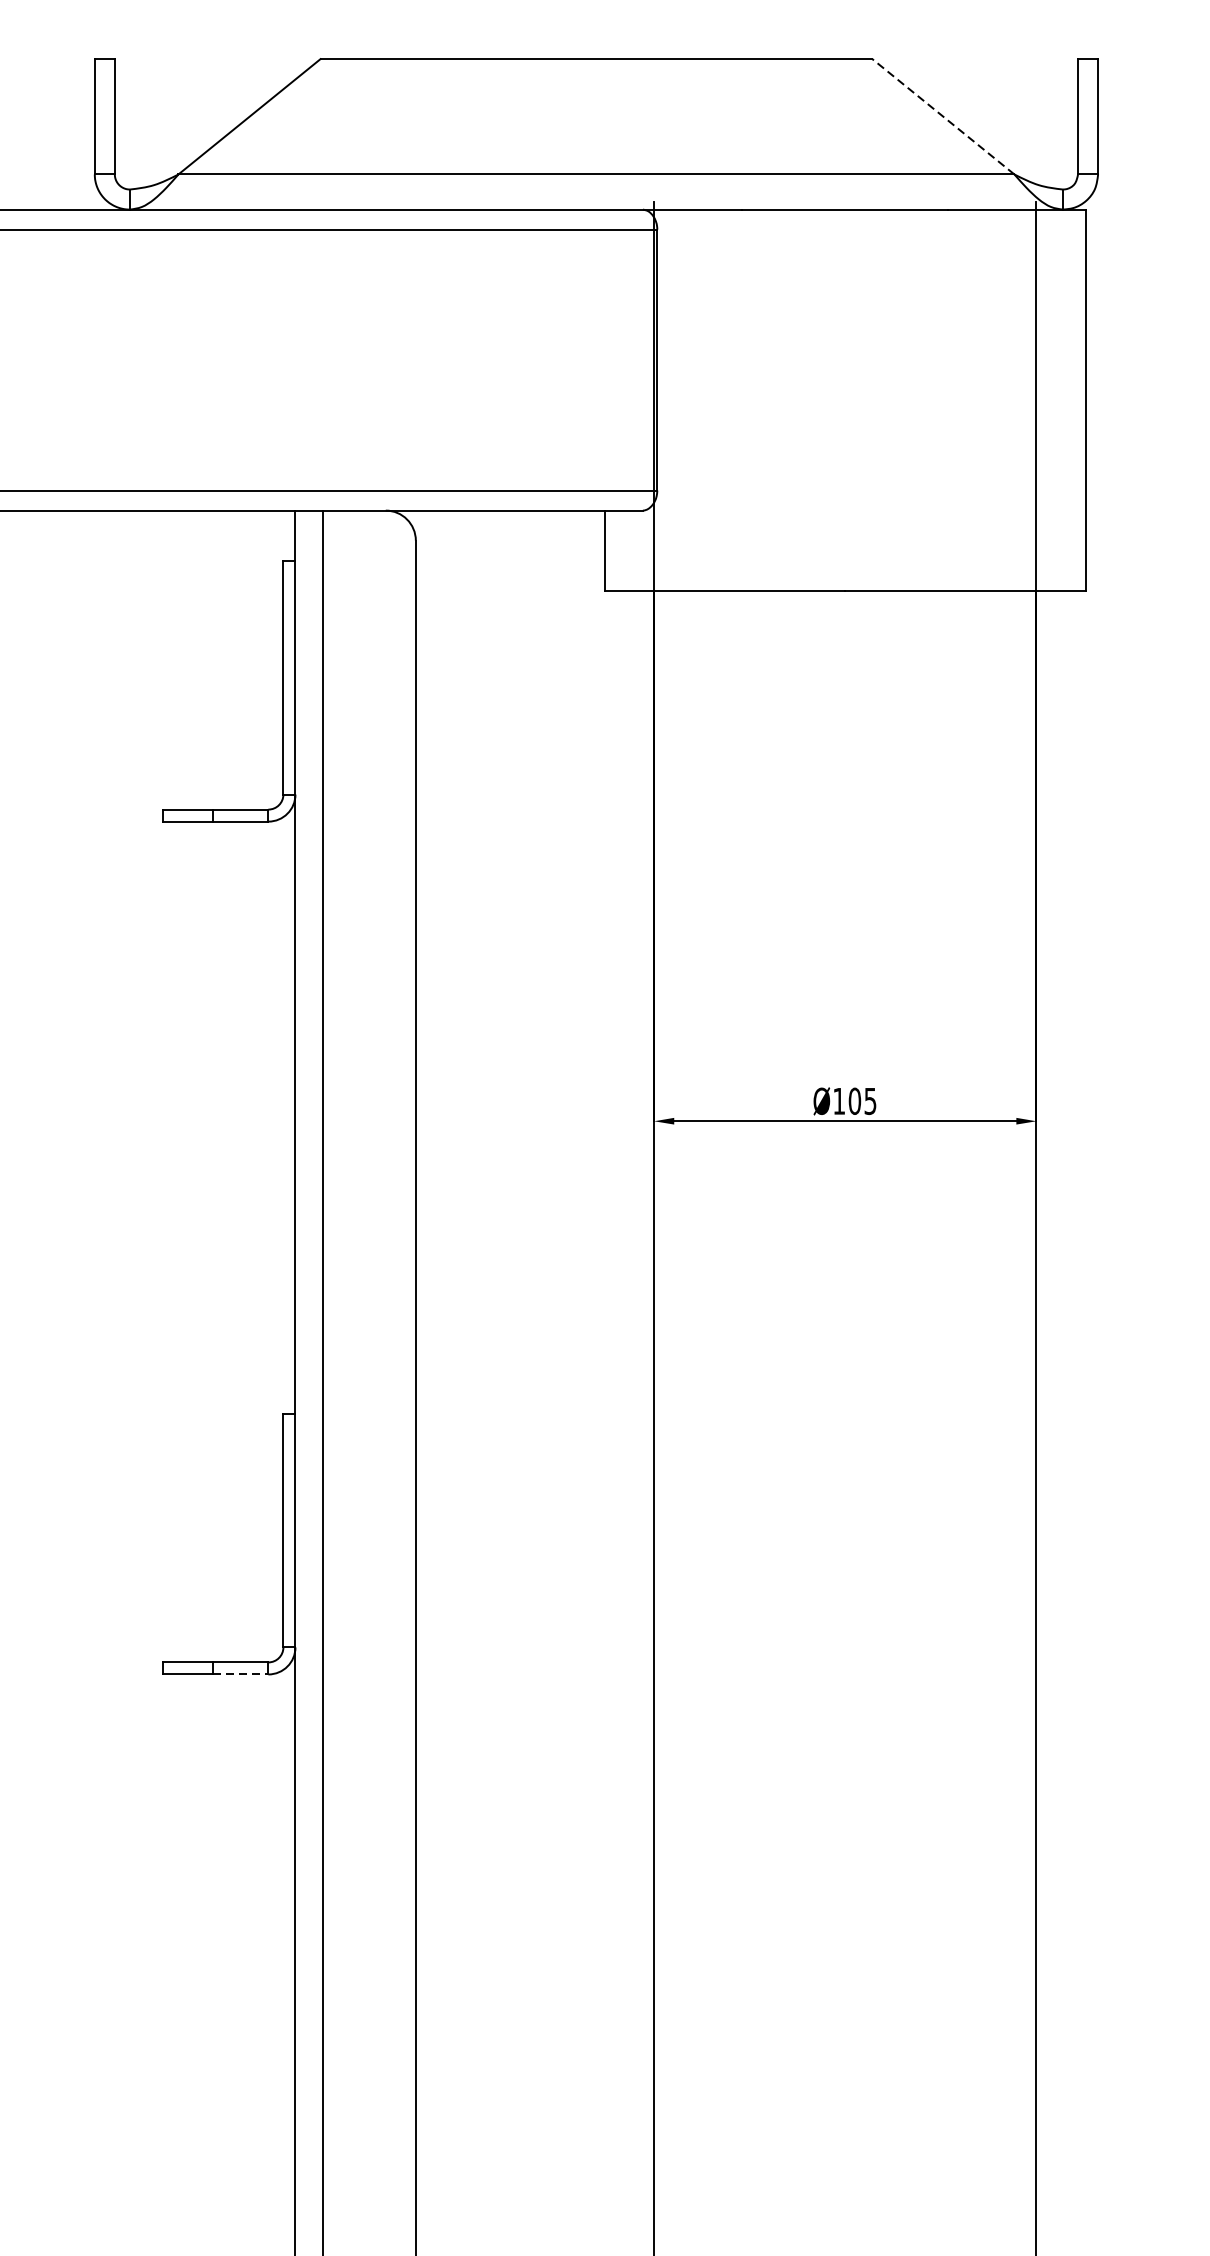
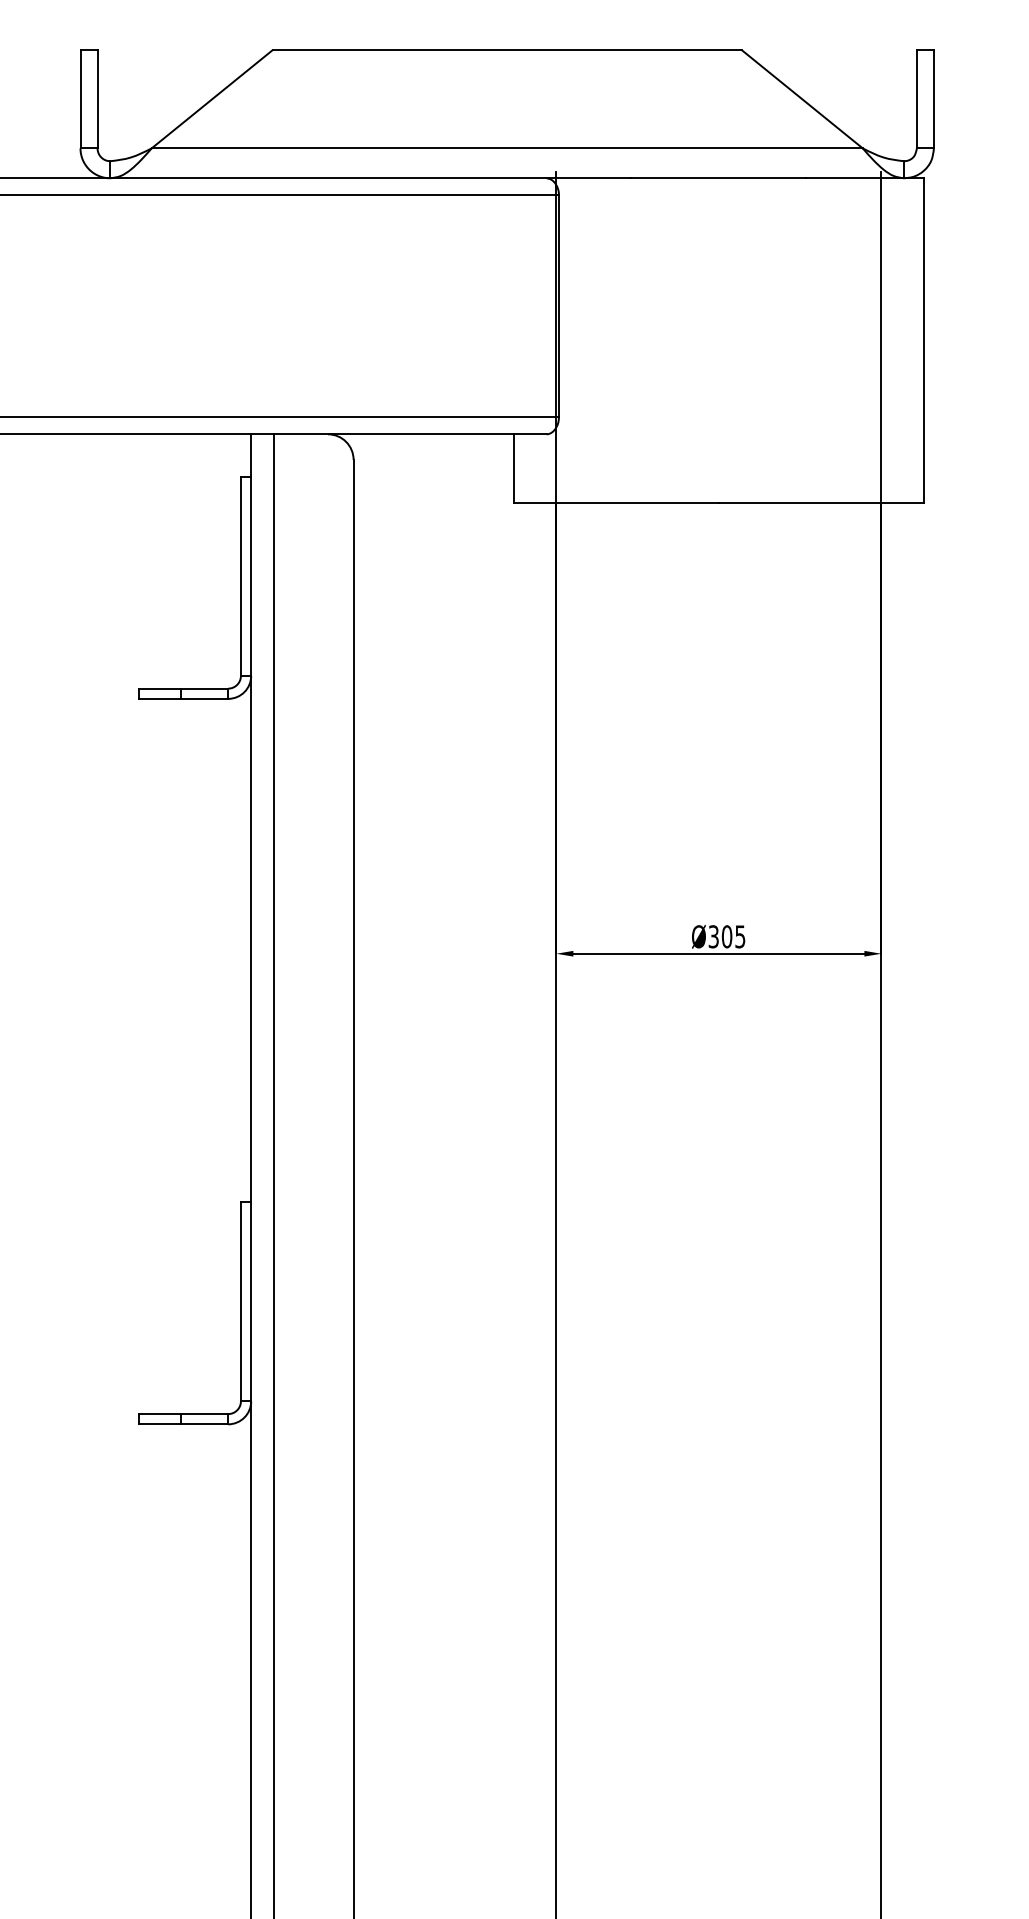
line: (943, 116) -> (802, 99), dashed -> solid
text: (838, 1100) -> (713, 936), Ø105 -> Ø305
line: (241, 1674) -> (205, 1424), dashed -> solid

